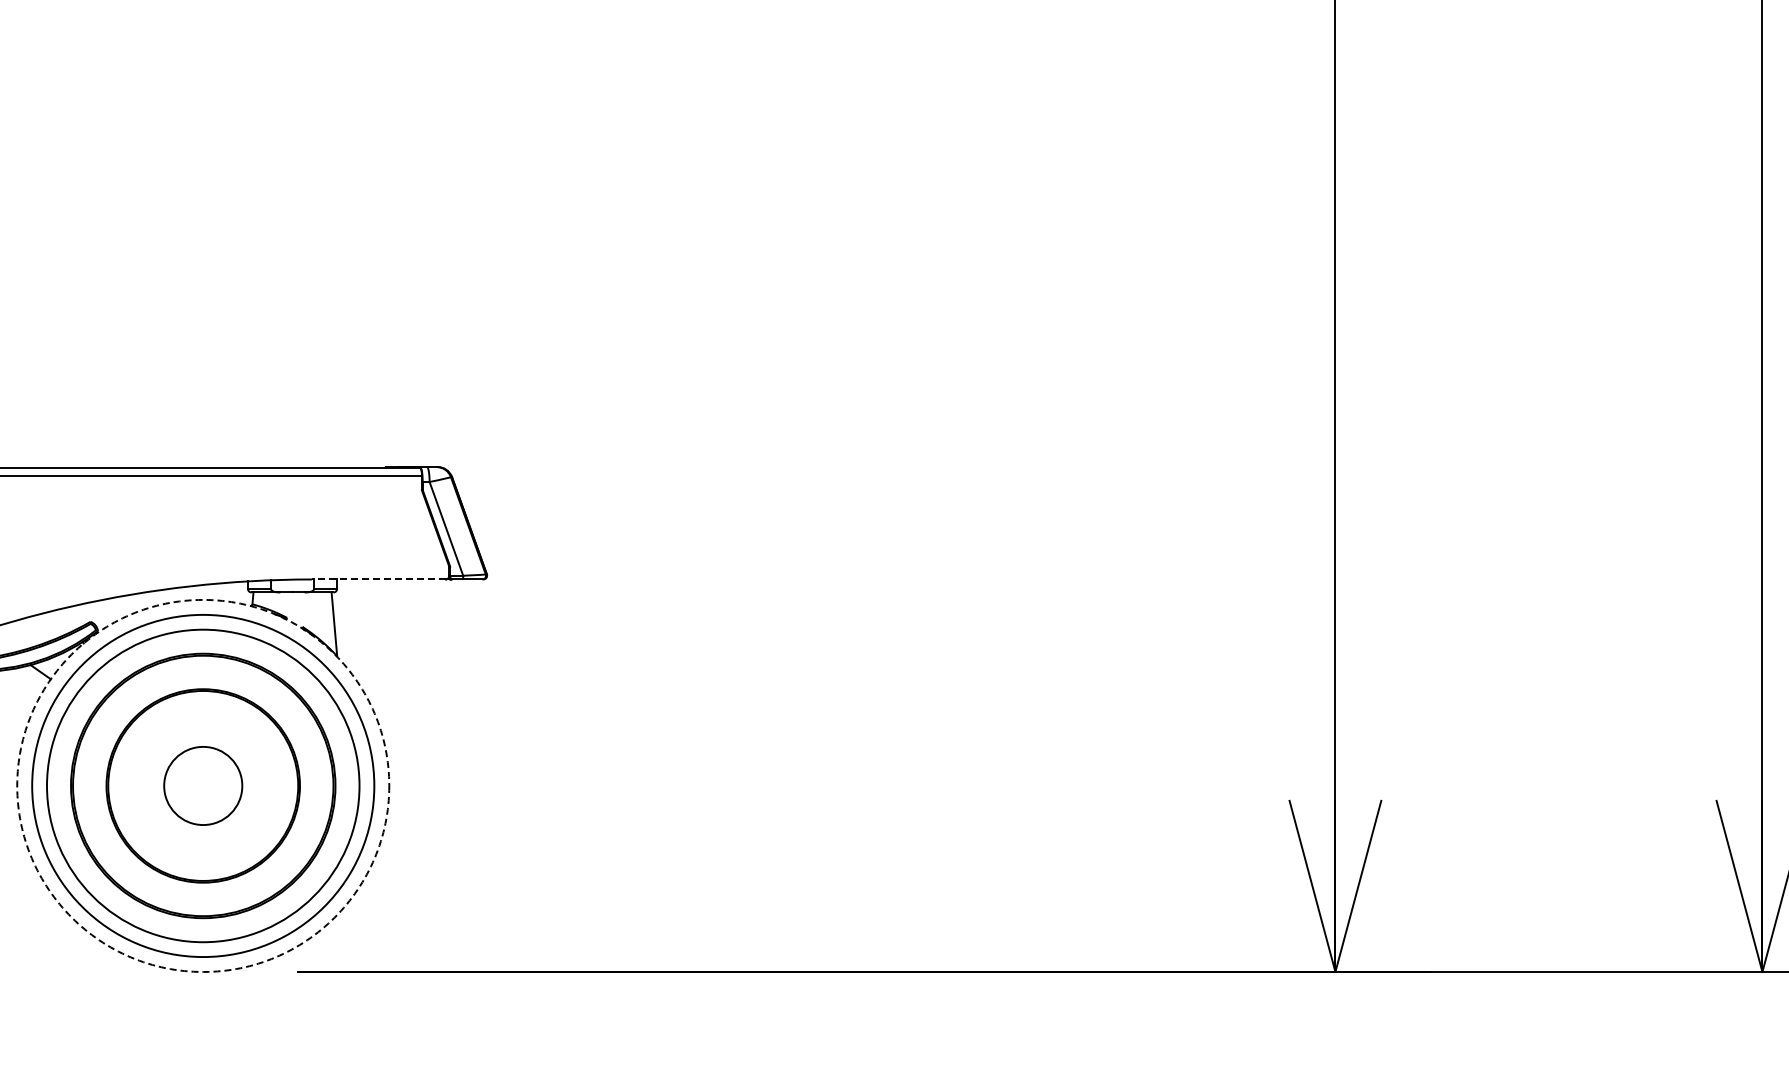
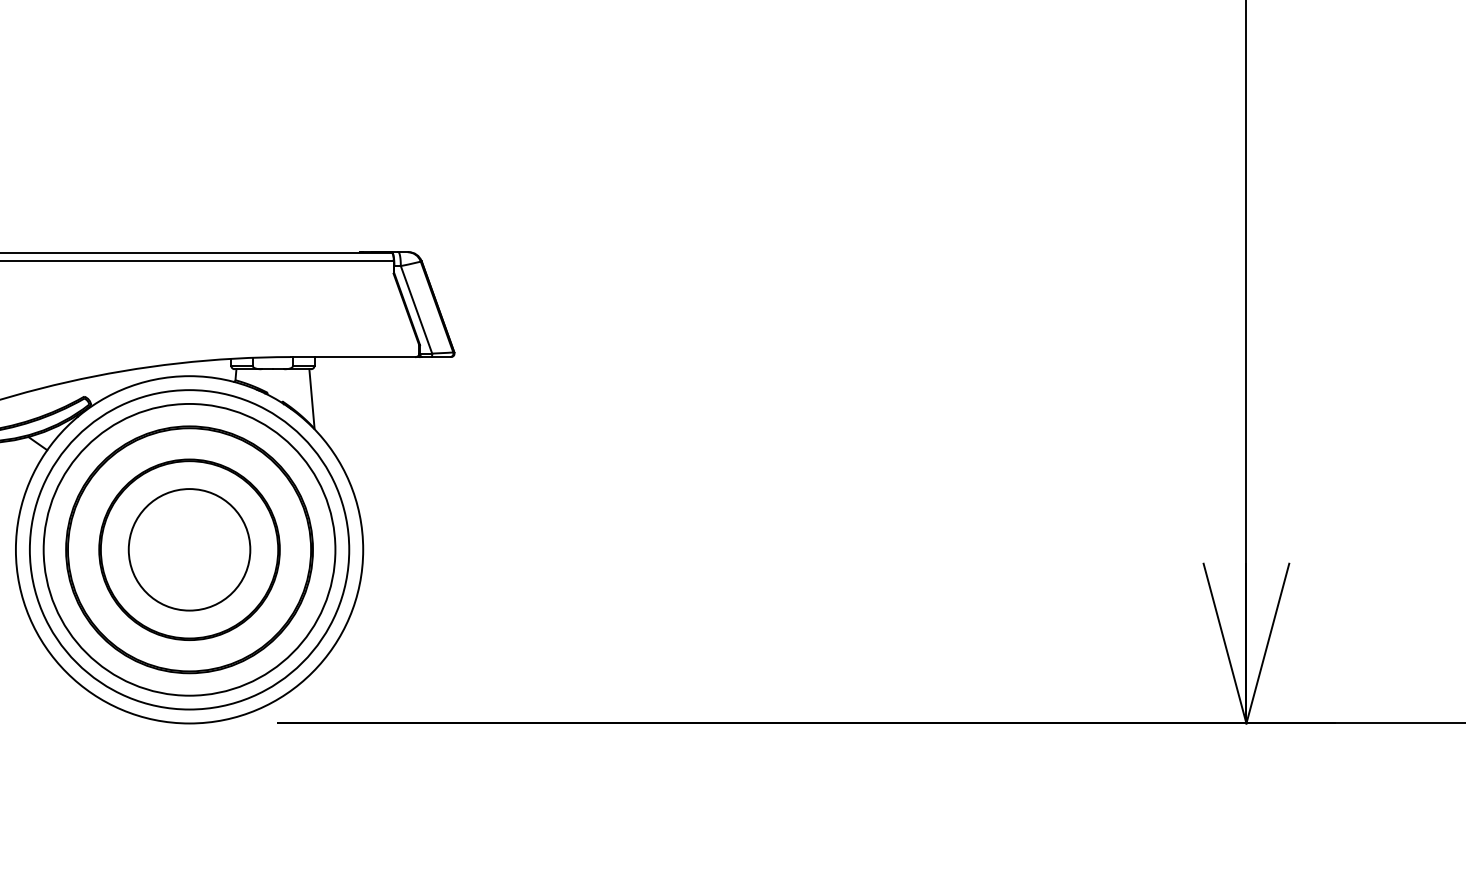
line: (378, 579) -> (353, 357), dashed -> solid
circle: (203, 785) -> (189, 549), dashed -> solid
circle: (203, 785) -> (189, 549), size x1.67

